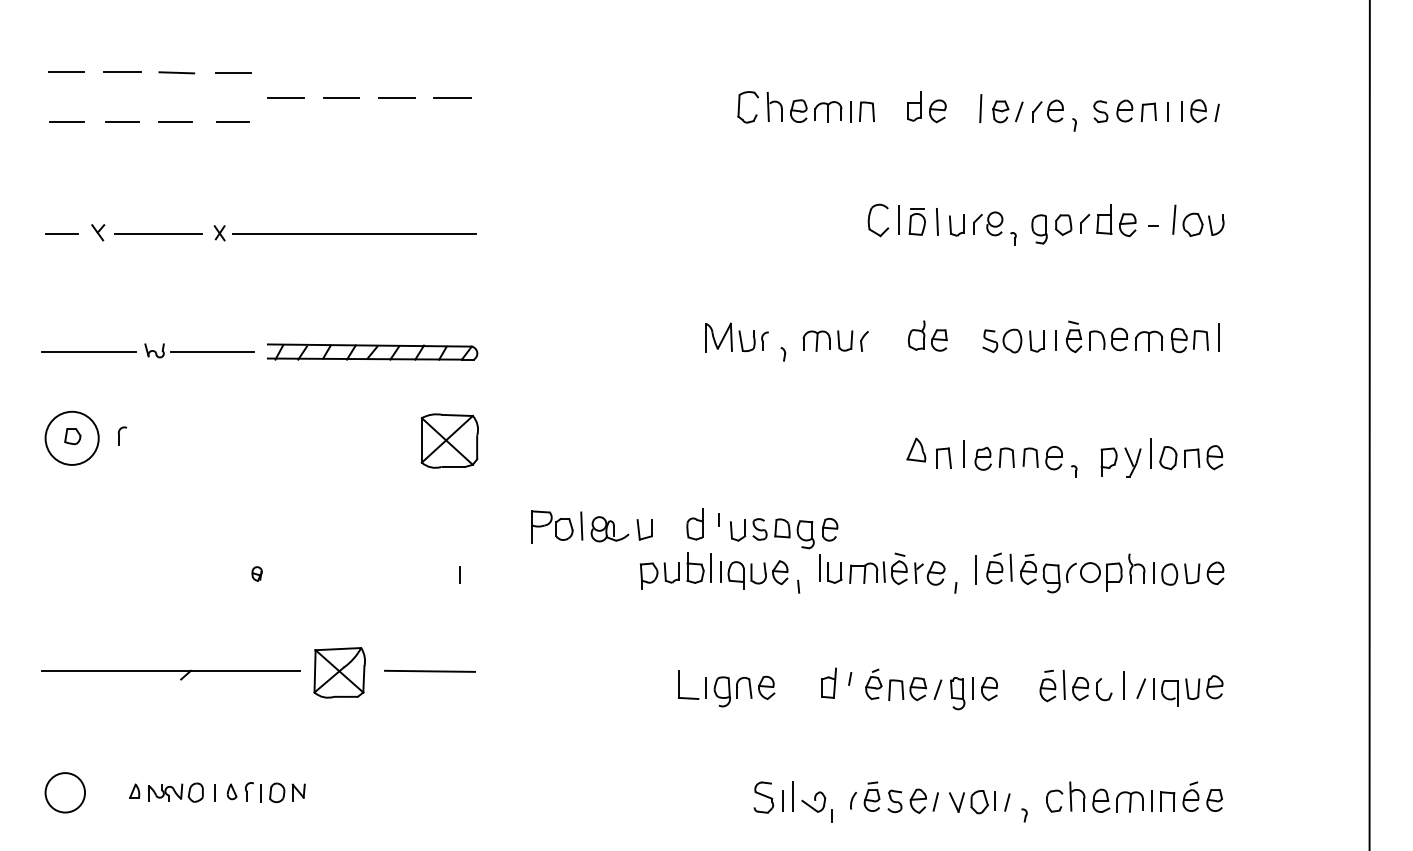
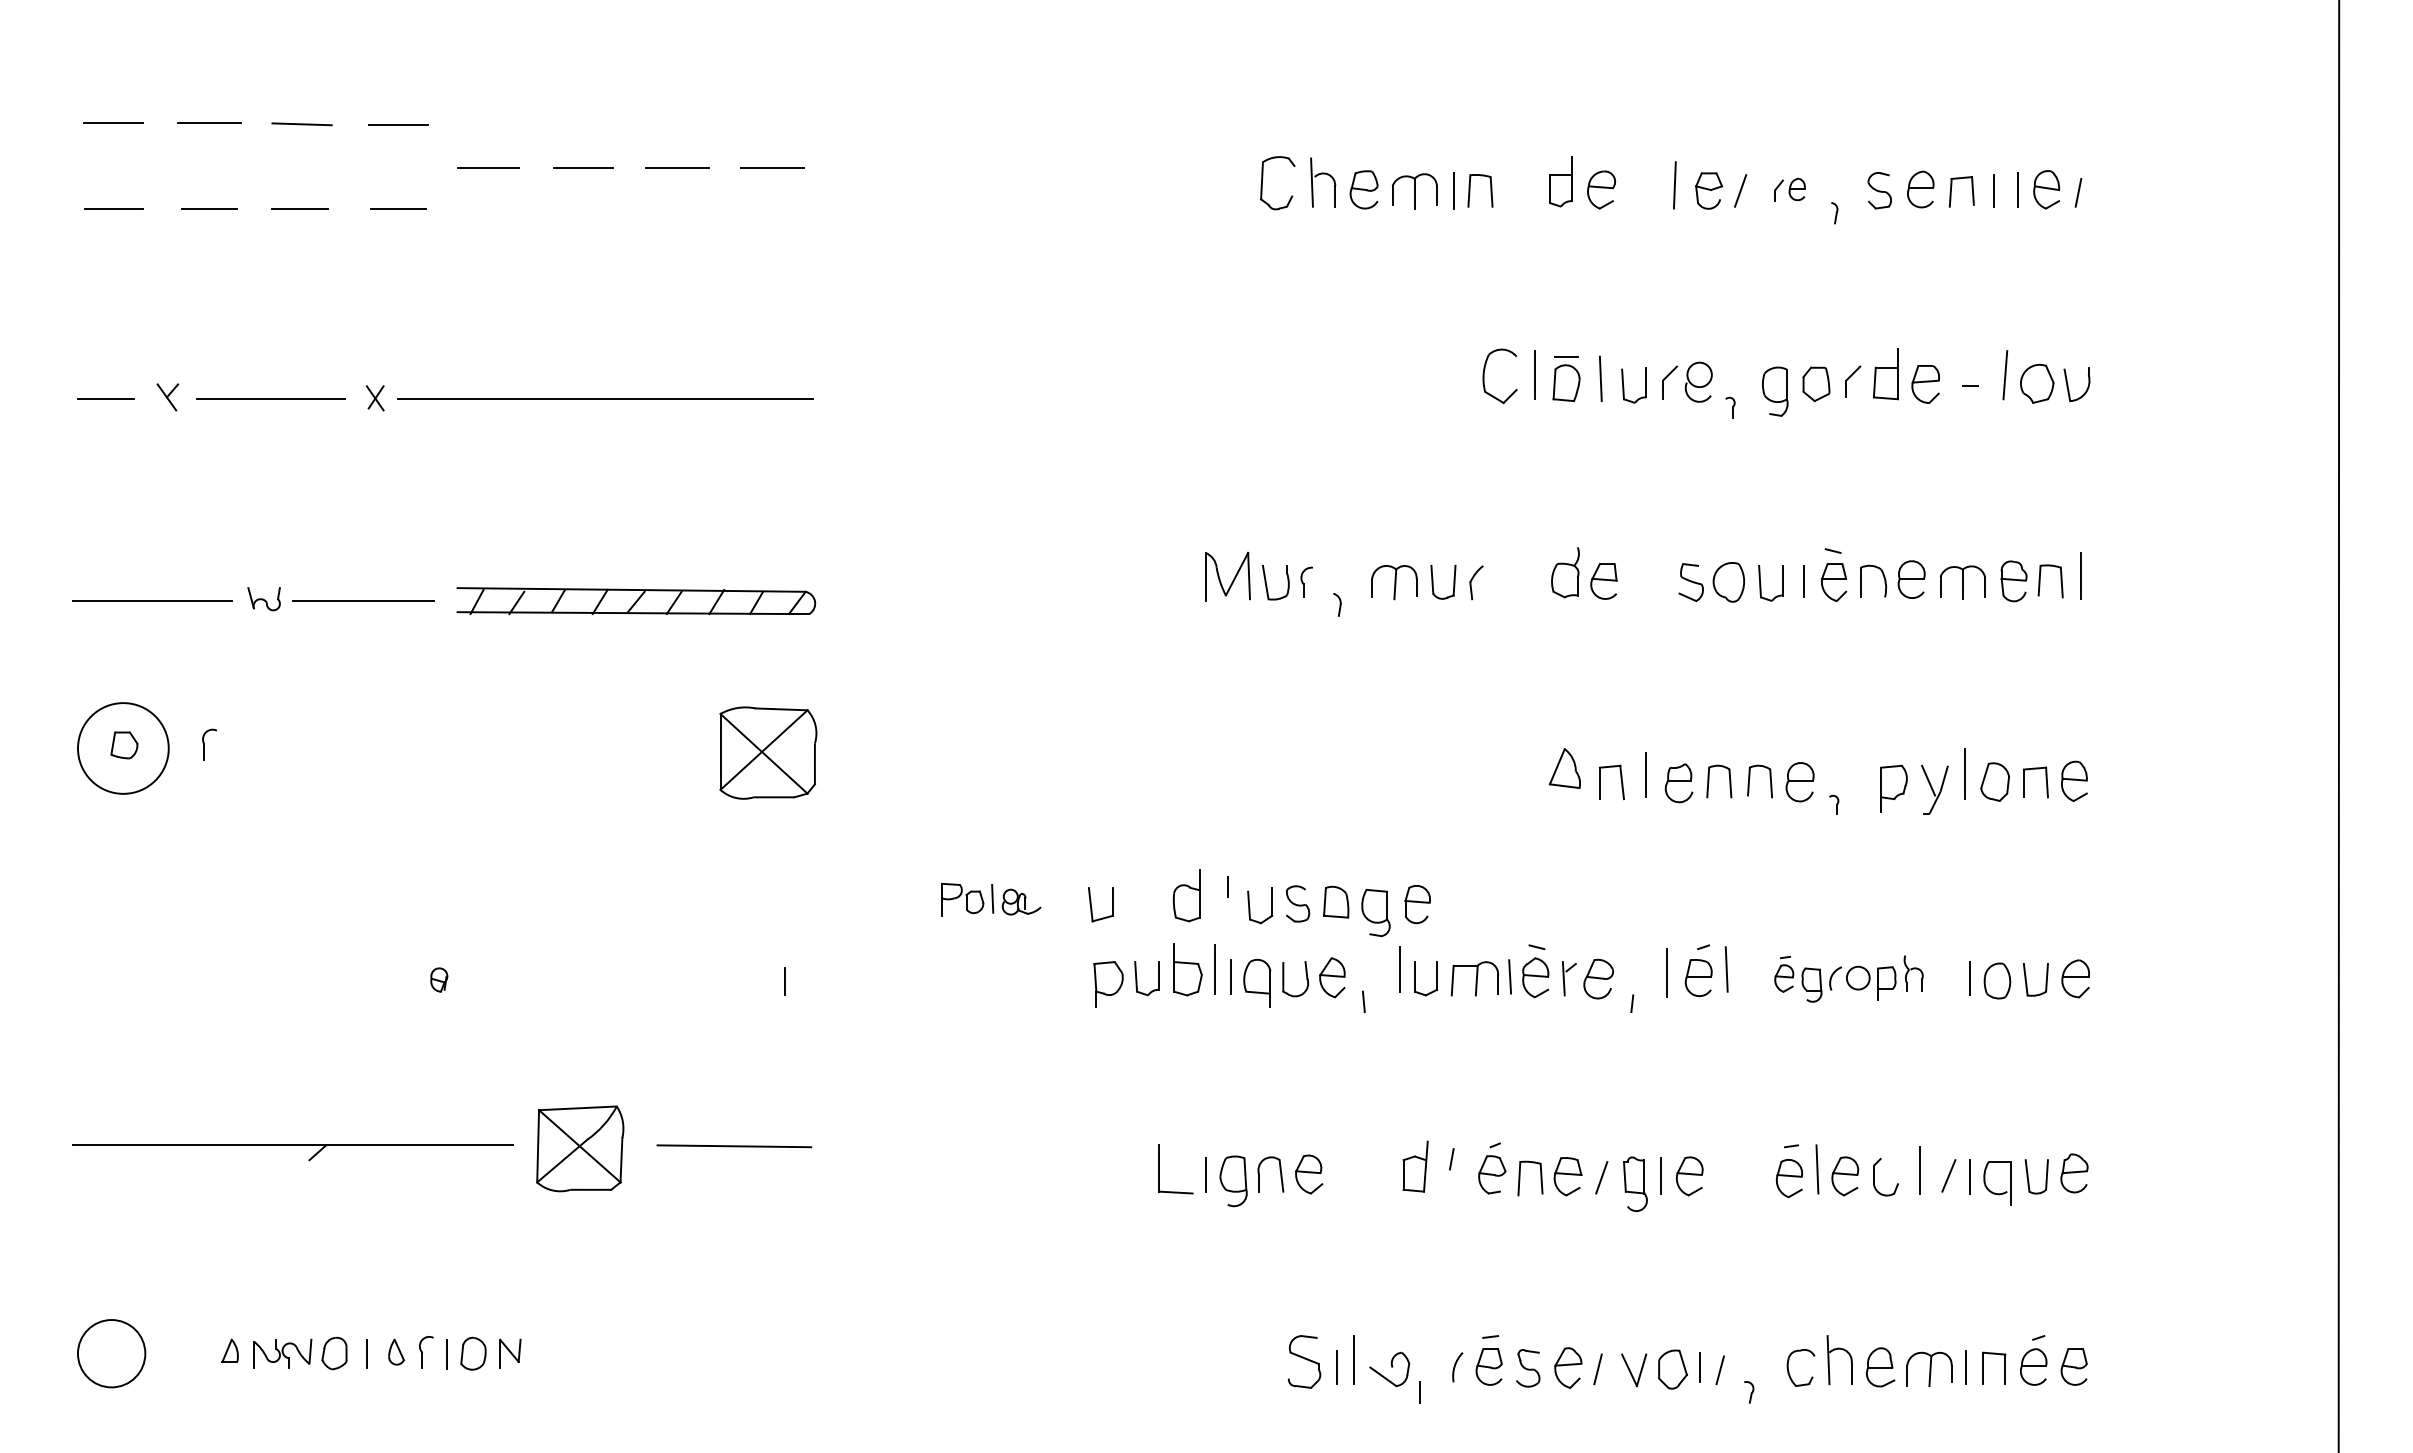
part: (1047, 110) -> (1788, 188), size x0.6
part: (580, 526) -> (991, 898), size x0.6
part: (1082, 573) -> (1848, 979), size x0.7

